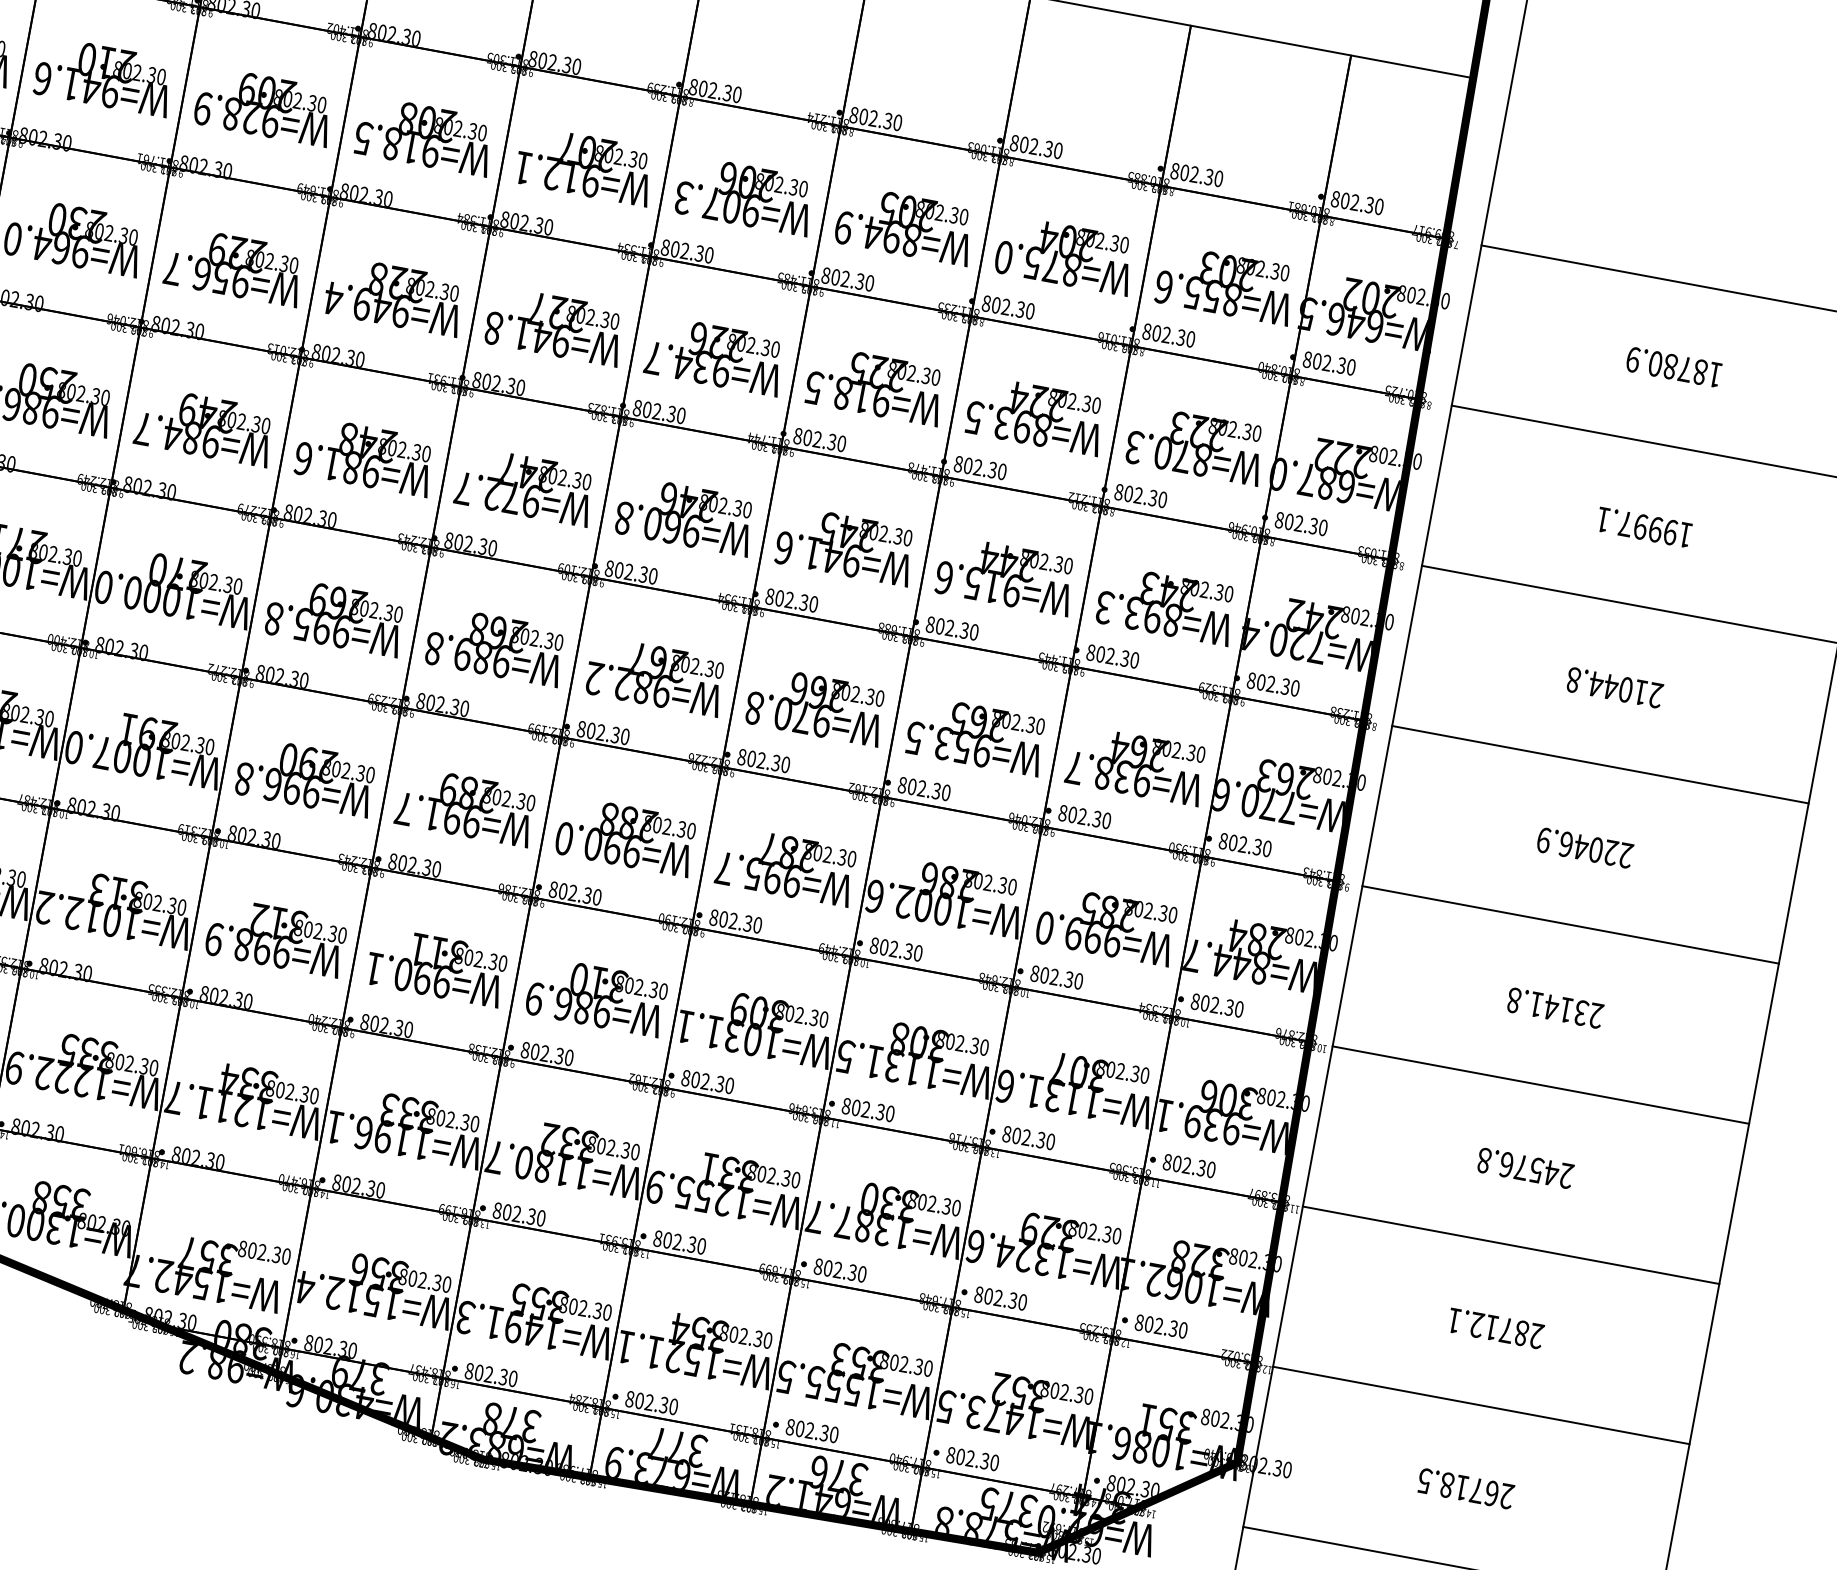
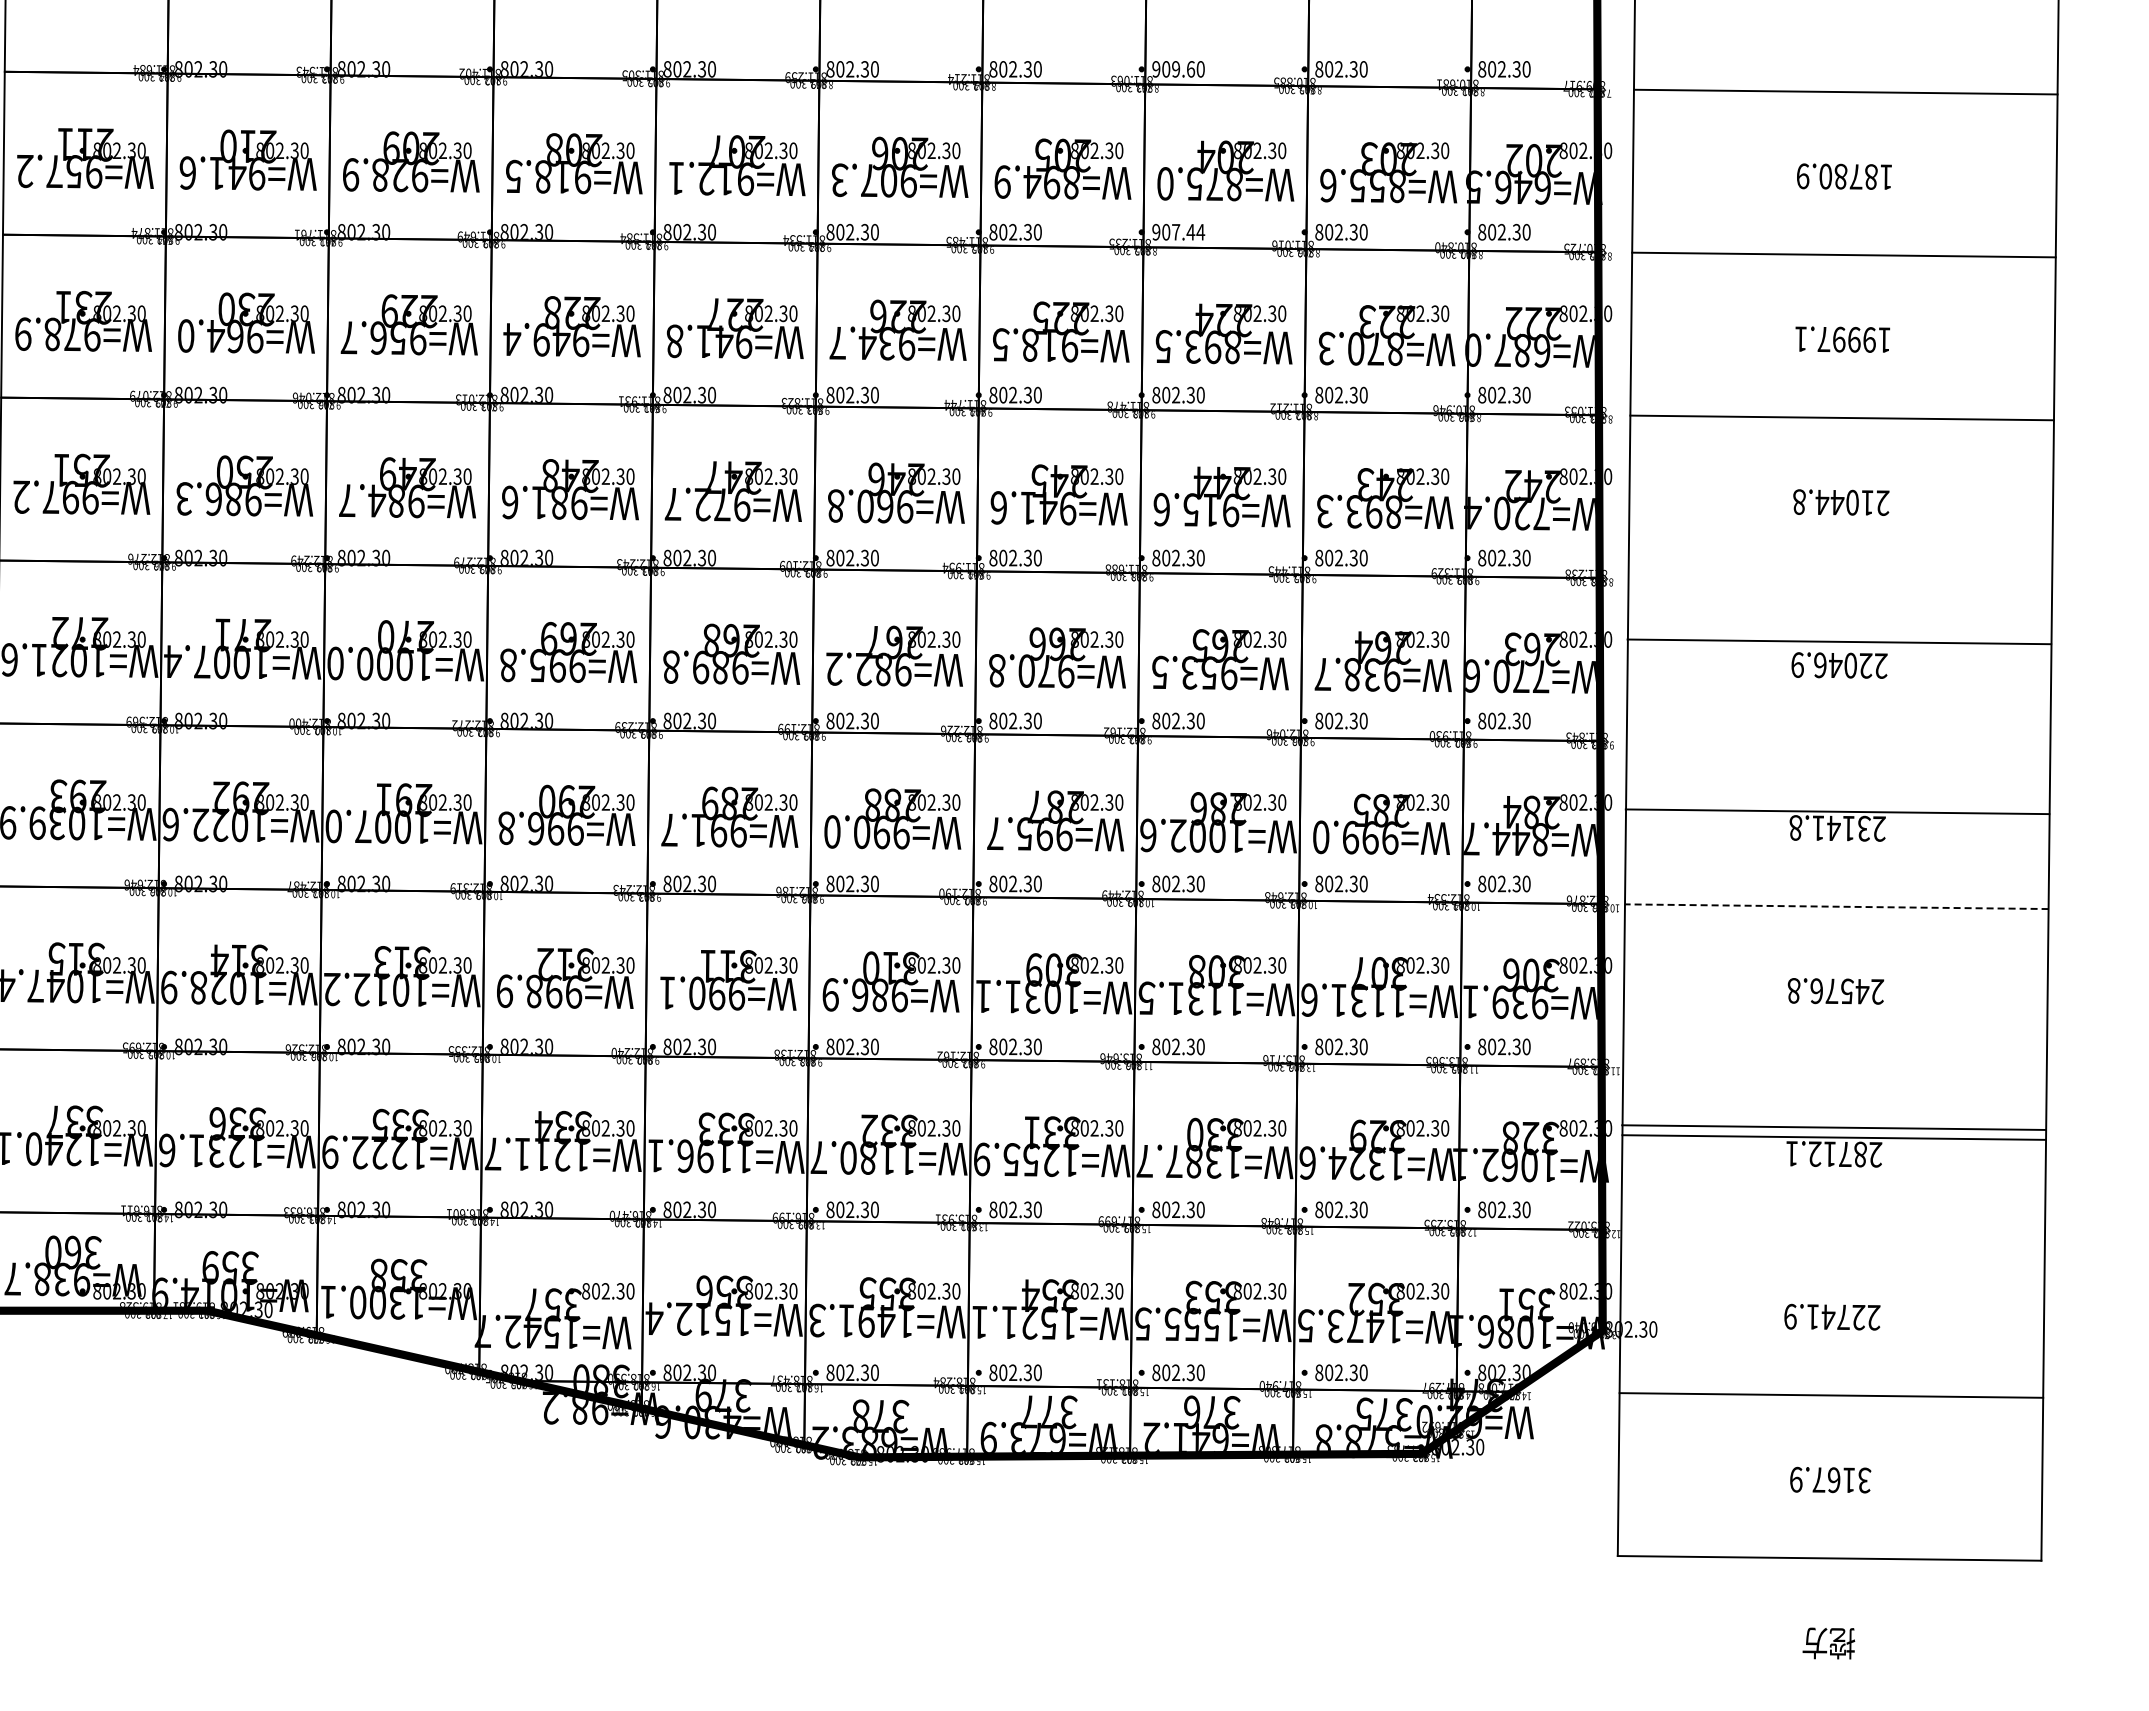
text: (1031, 146) -> (1173, 69), 802.30 -> 909.60
text: (1008, 306) -> (1178, 231), 802.30 -> 907.44
line: (1600, 764) -> (1839, 641), moved
line: (1570, 924) -> (1837, 811), moved
line: (1540, 1084) -> (1836, 906), solid -> dashed
line: (1510, 1245) -> (1833, 1127), moved
line: (1480, 1405) -> (1833, 1137), moved
text: (1458, 1486) -> (1824, 1316), 26718.5 -> 22741.9

